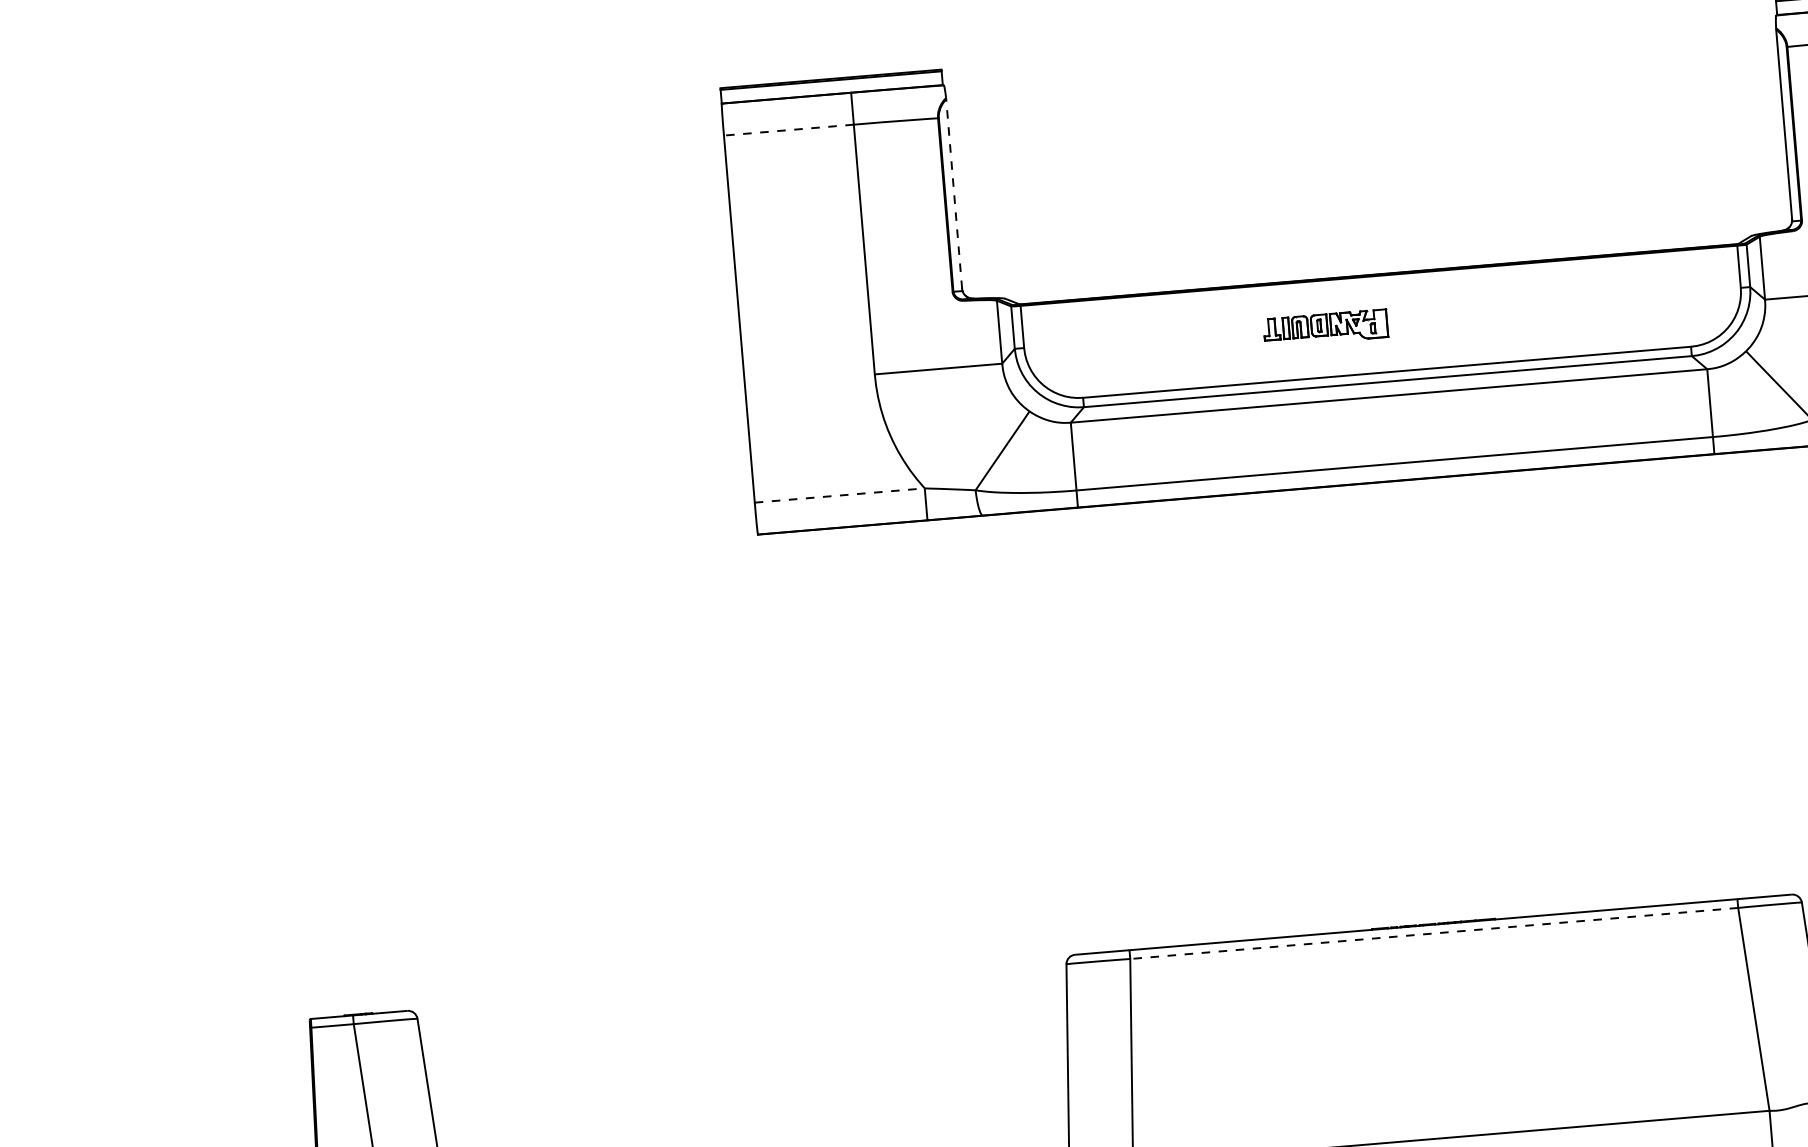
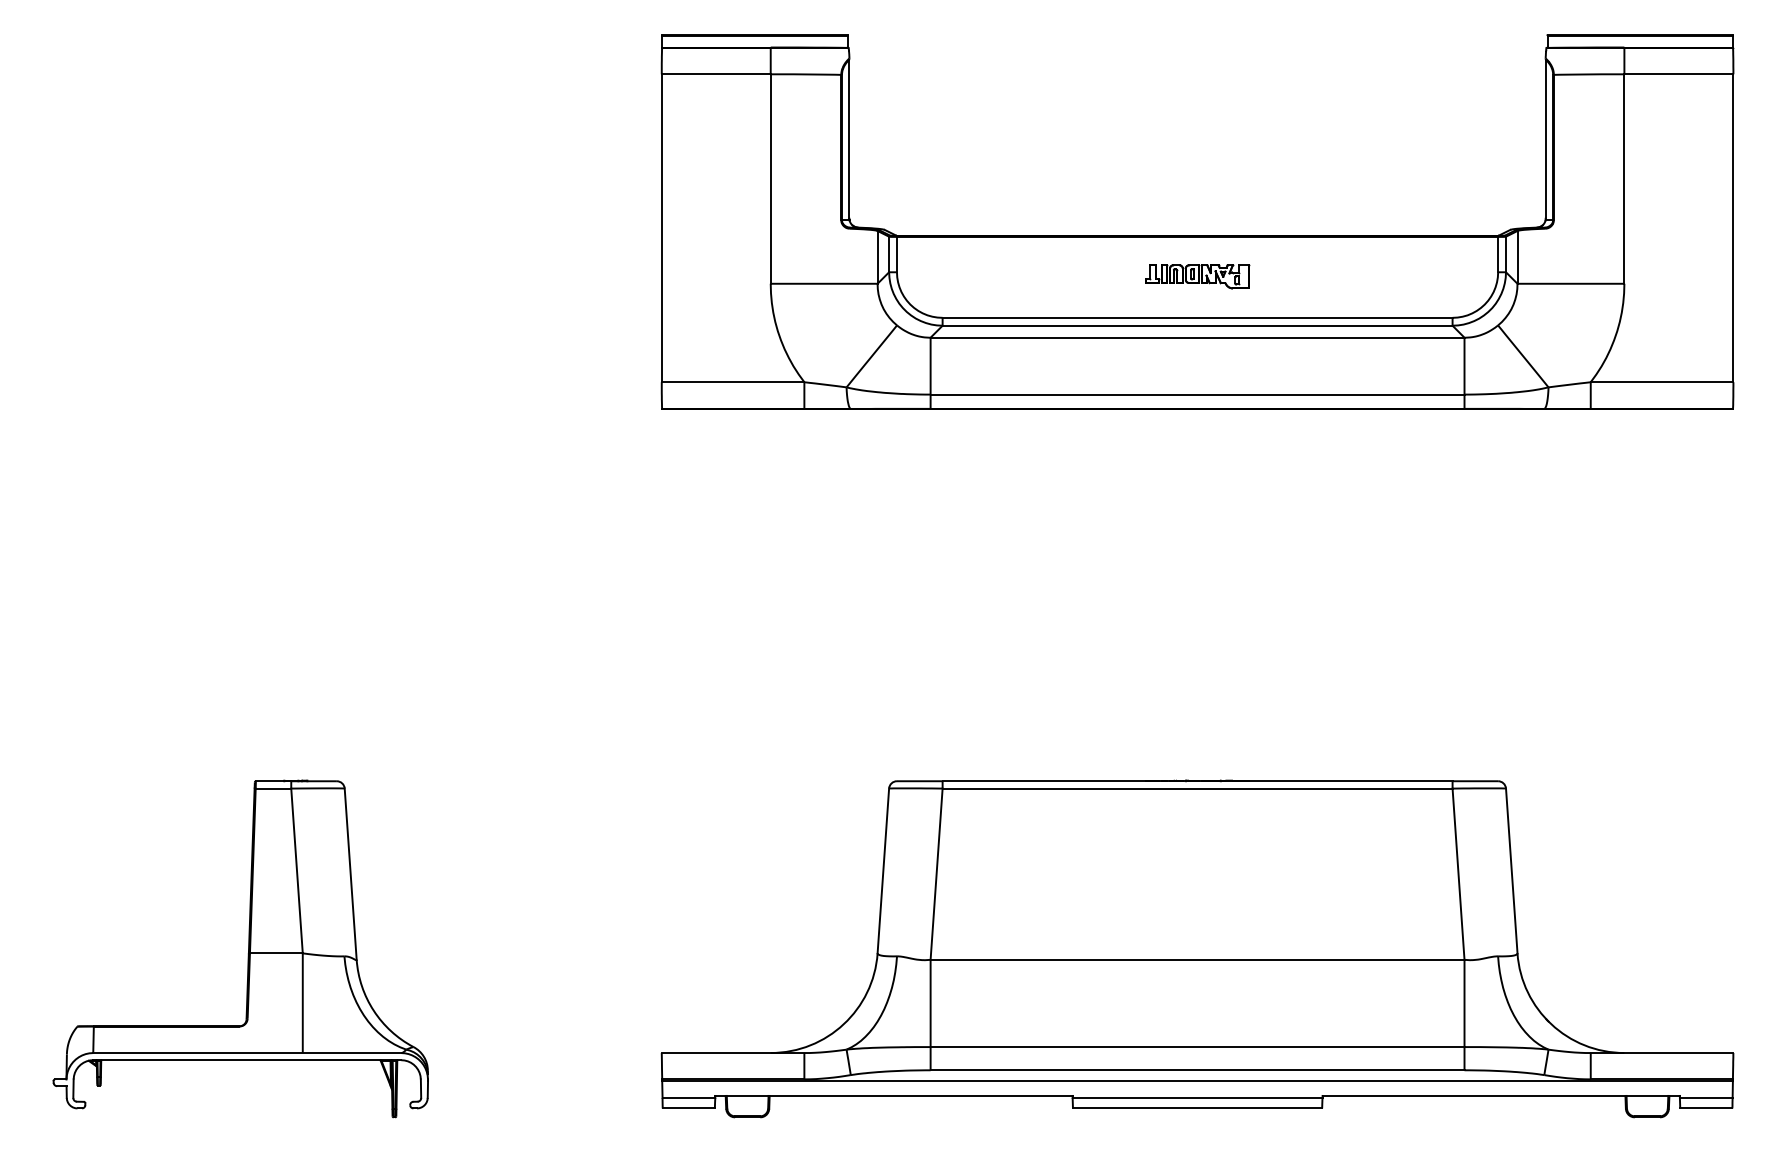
line: (788, 130) -> (715, 74), dashed -> solid
line: (954, 194) -> (849, 139), dashed -> solid
part: (1325, 327) -> (1197, 276), moved
line: (840, 495) -> (733, 382), dashed -> solid
line: (1434, 933) -> (1197, 788), dashed -> solid

